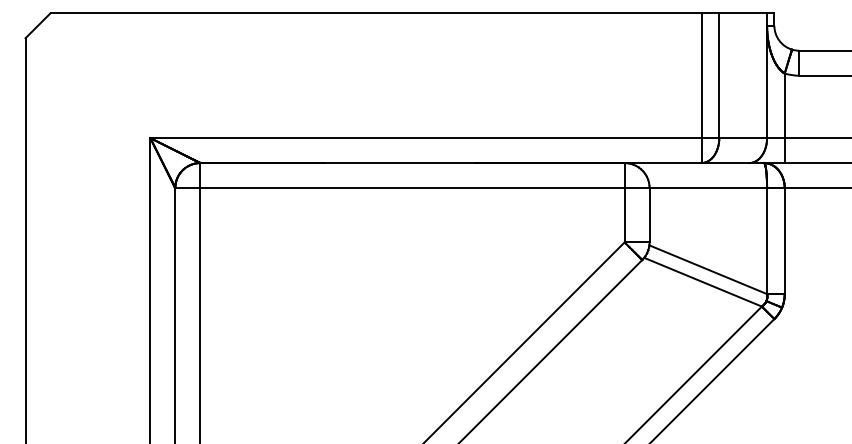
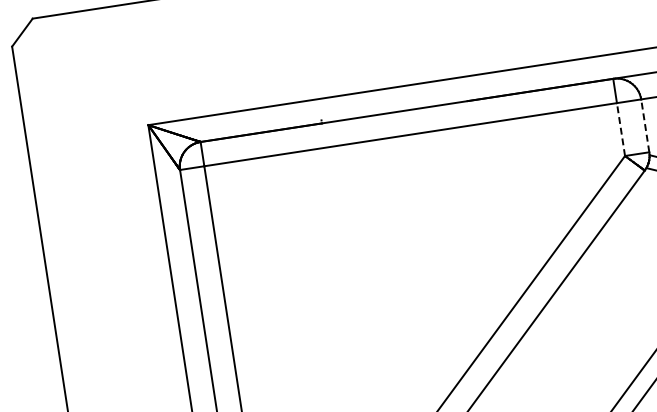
line: (624, 214) -> (620, 128), solid -> dashed
line: (649, 214) -> (645, 125), solid -> dashed

